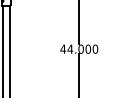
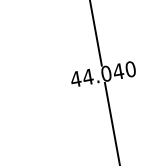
text: (88, 48) -> (118, 70), 44.000 -> 44.040

